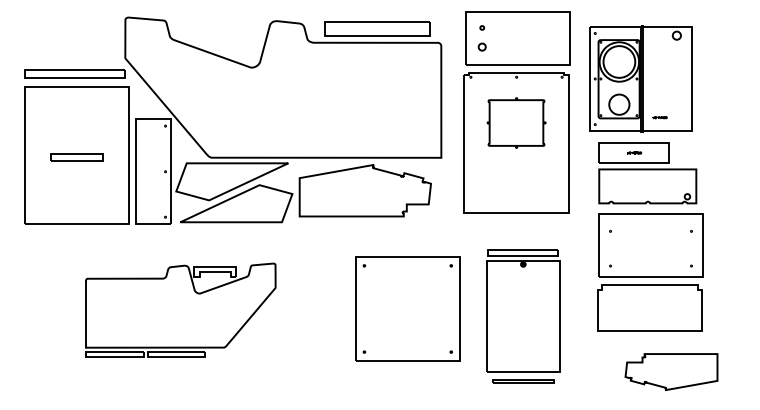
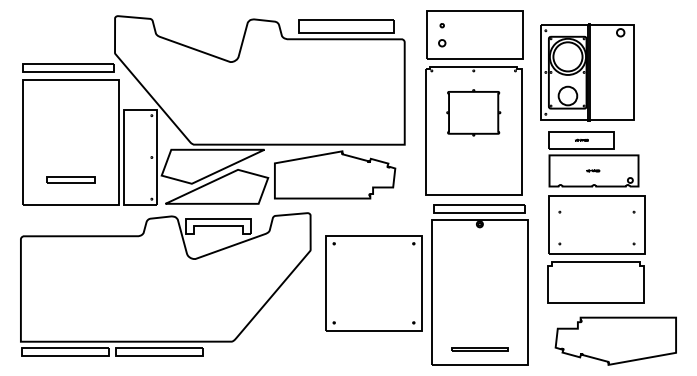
part: (660, 117) -> (593, 170), moved
part: (76, 156) -> (70, 179), moved
part: (180, 310) -> (165, 284), size x1.67
part: (522, 310) -> (479, 284), size x1.43
part: (671, 371) -> (615, 340), size x1.43

